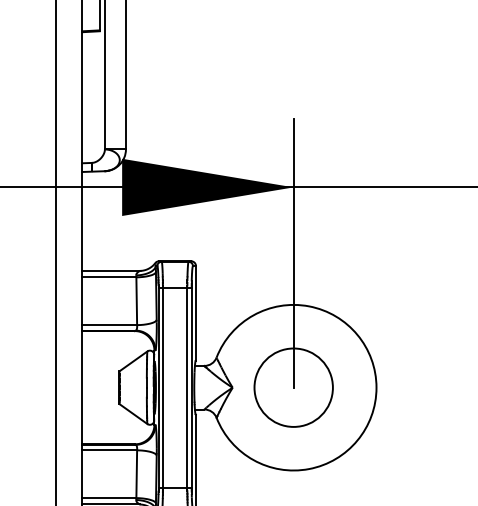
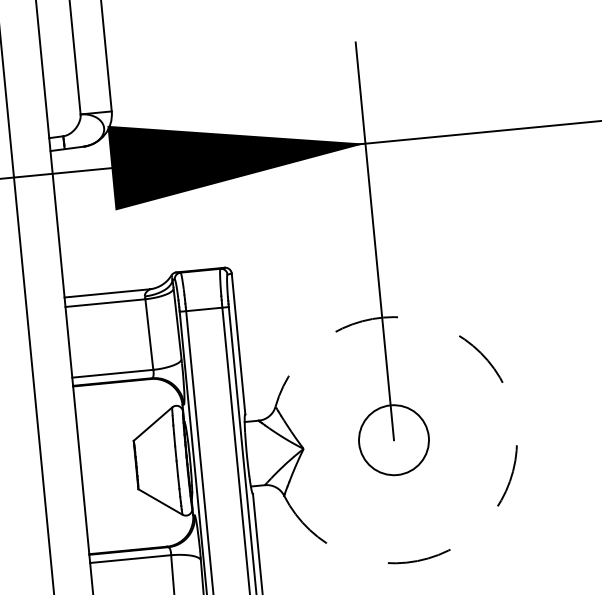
circle: (293, 387) -> (393, 439), size x0.6
arc: (376, 387) -> (516, 428), solid -> dashed

